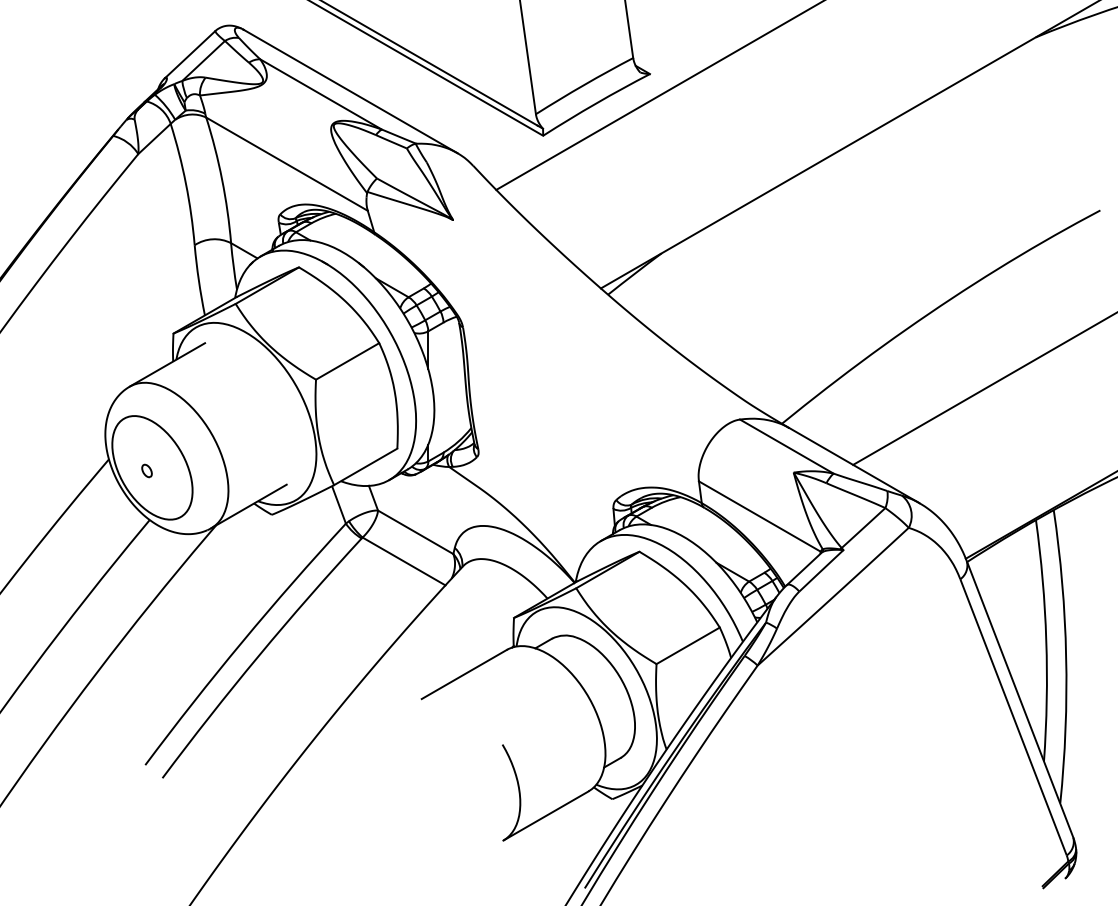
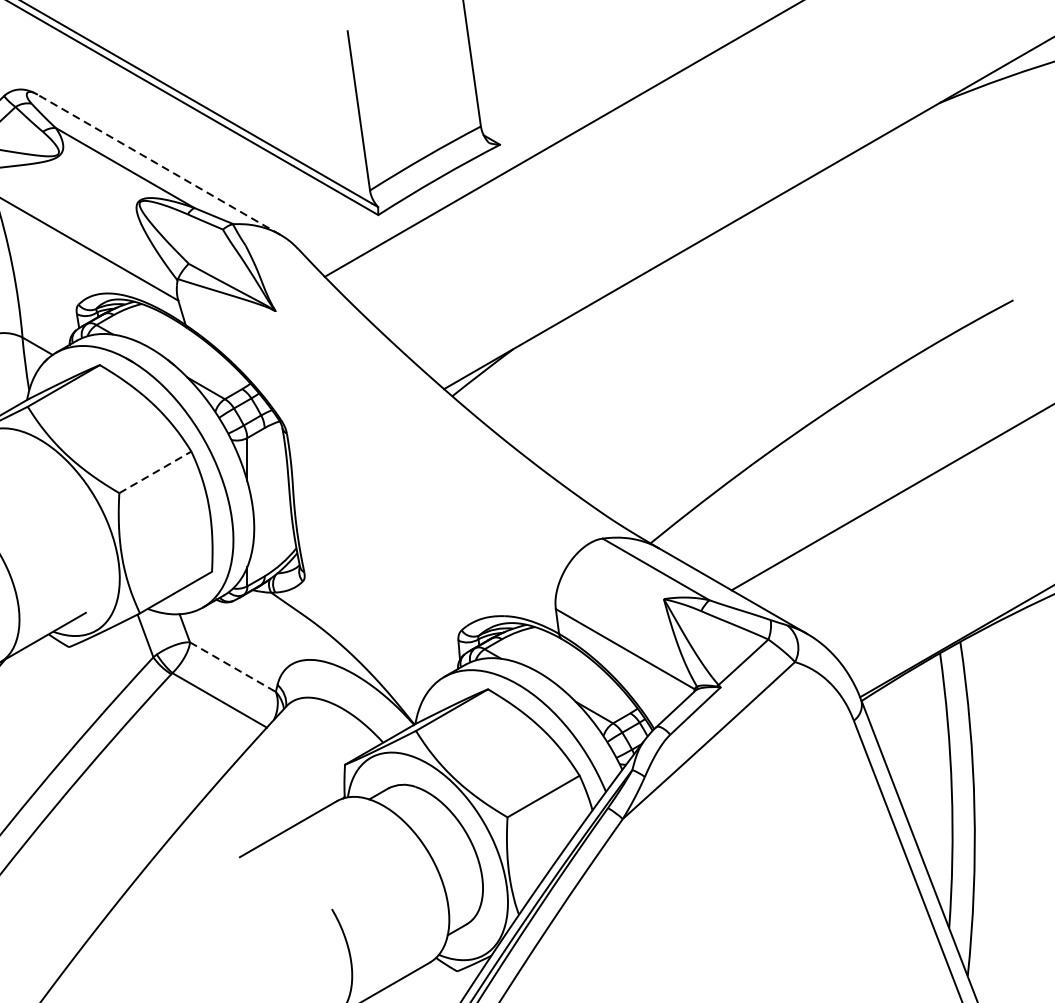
line: (350, 91) -> (158, 164), solid -> dashed
line: (348, 361) -> (156, 472), solid -> dashed
line: (416, 532) -> (233, 667), solid -> dashed

